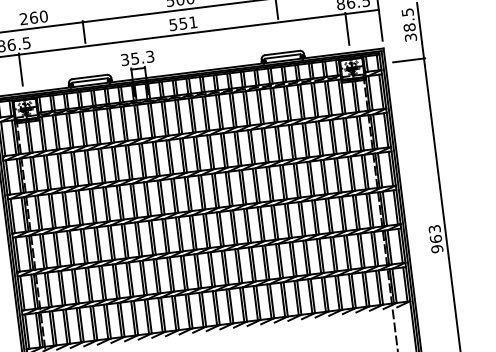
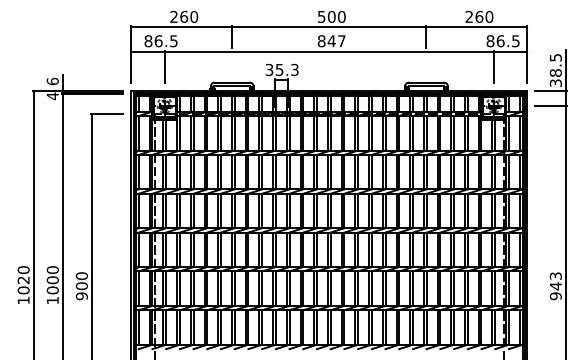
text: (183, 23) -> (331, 41), 551 -> 847
line: (407, 45) -> (551, 90), added
text: (435, 239) -> (555, 286), 963 -> 943

